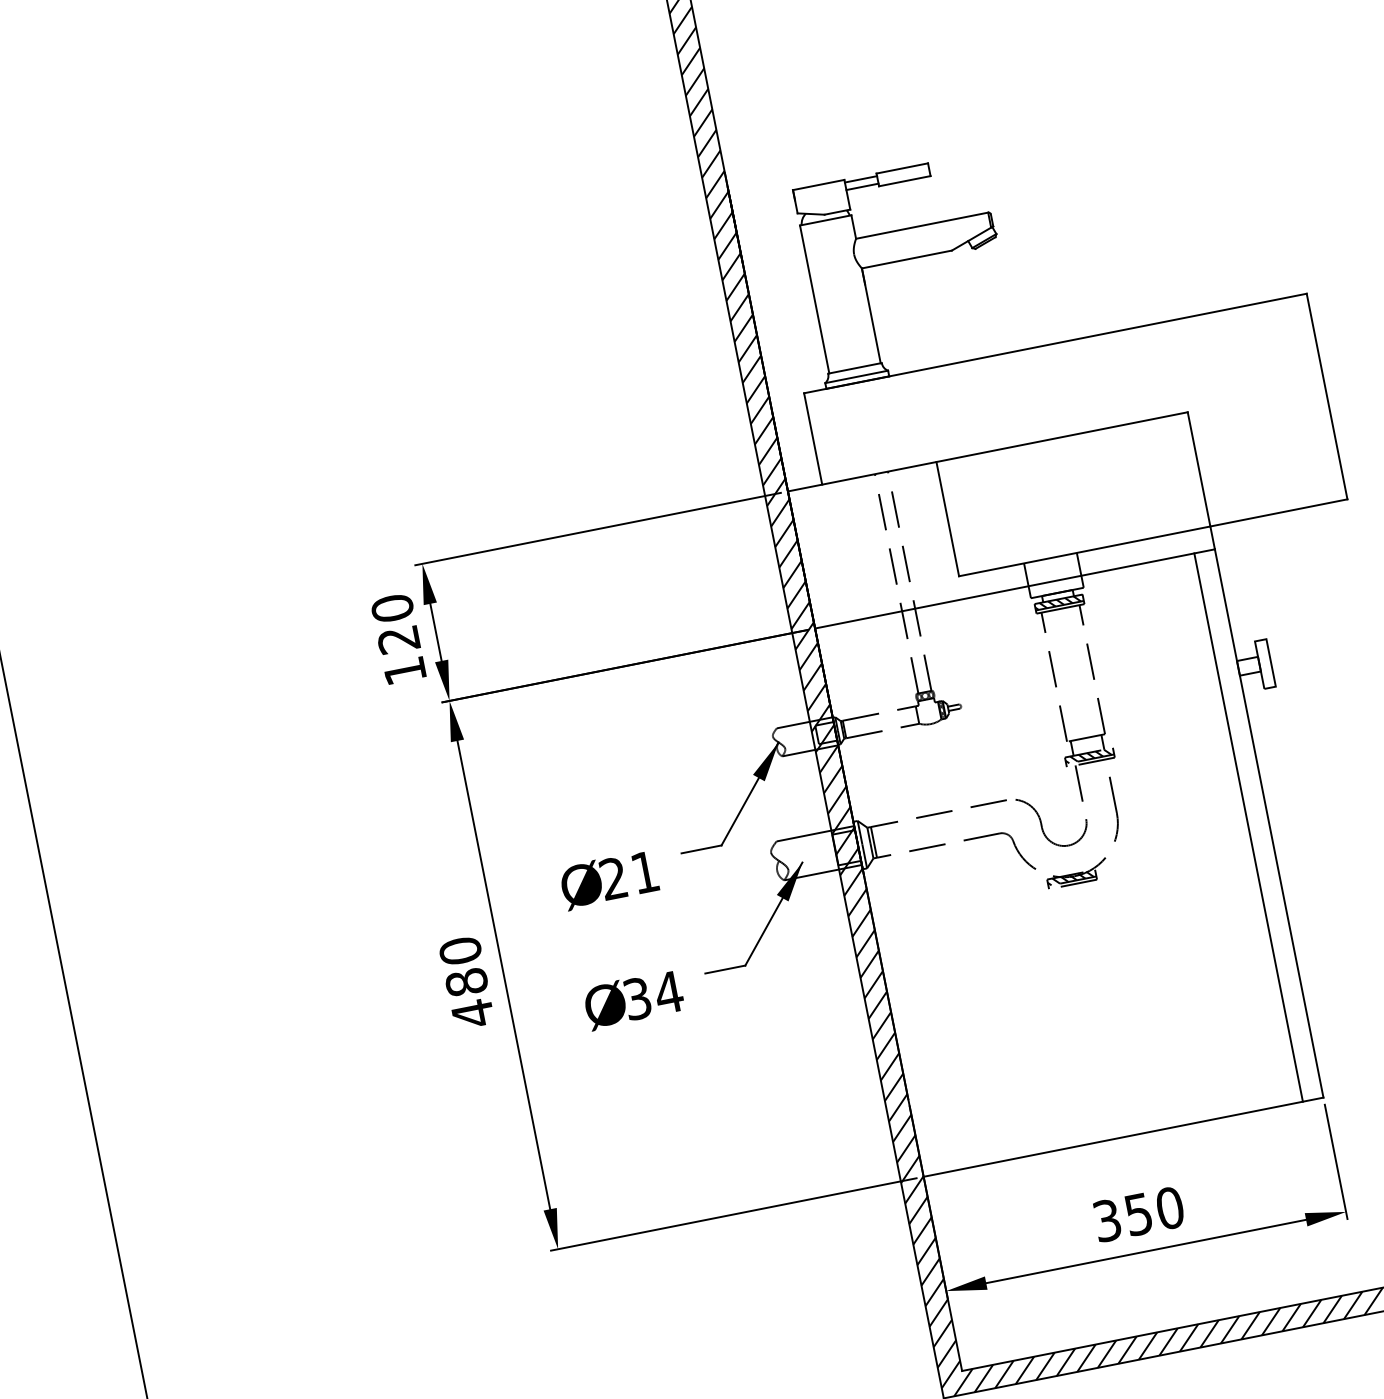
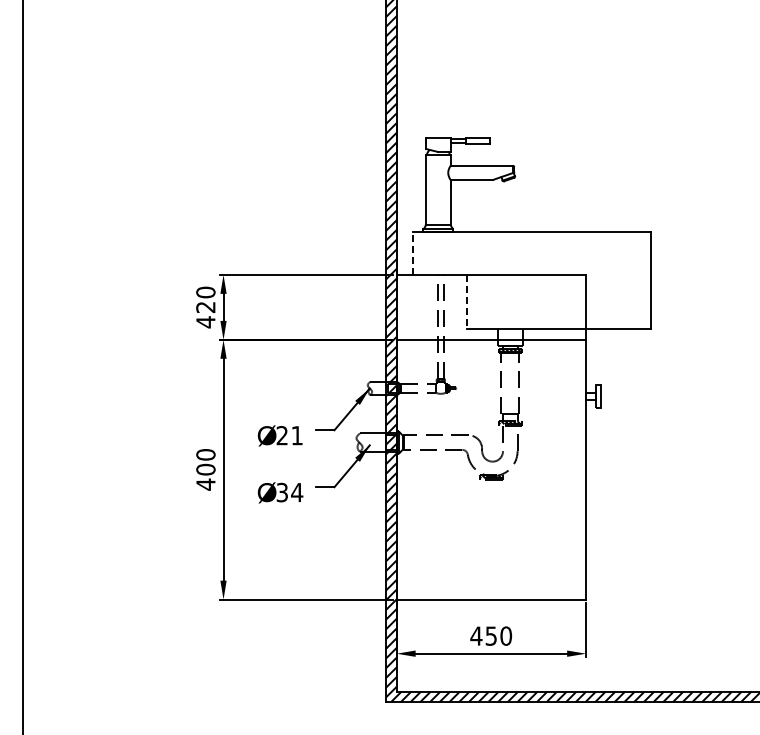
line: (812, 439) -> (412, 253), solid -> dashed
line: (948, 520) -> (467, 302), solid -> dashed
text: (404, 671) -> (205, 322), 120 -> 420
line: (1248, 827) -> (576, 469), removed
text: (465, 982) -> (205, 469), 480 -> 400
text: (1107, 1219) -> (476, 635), 350 -> 450

